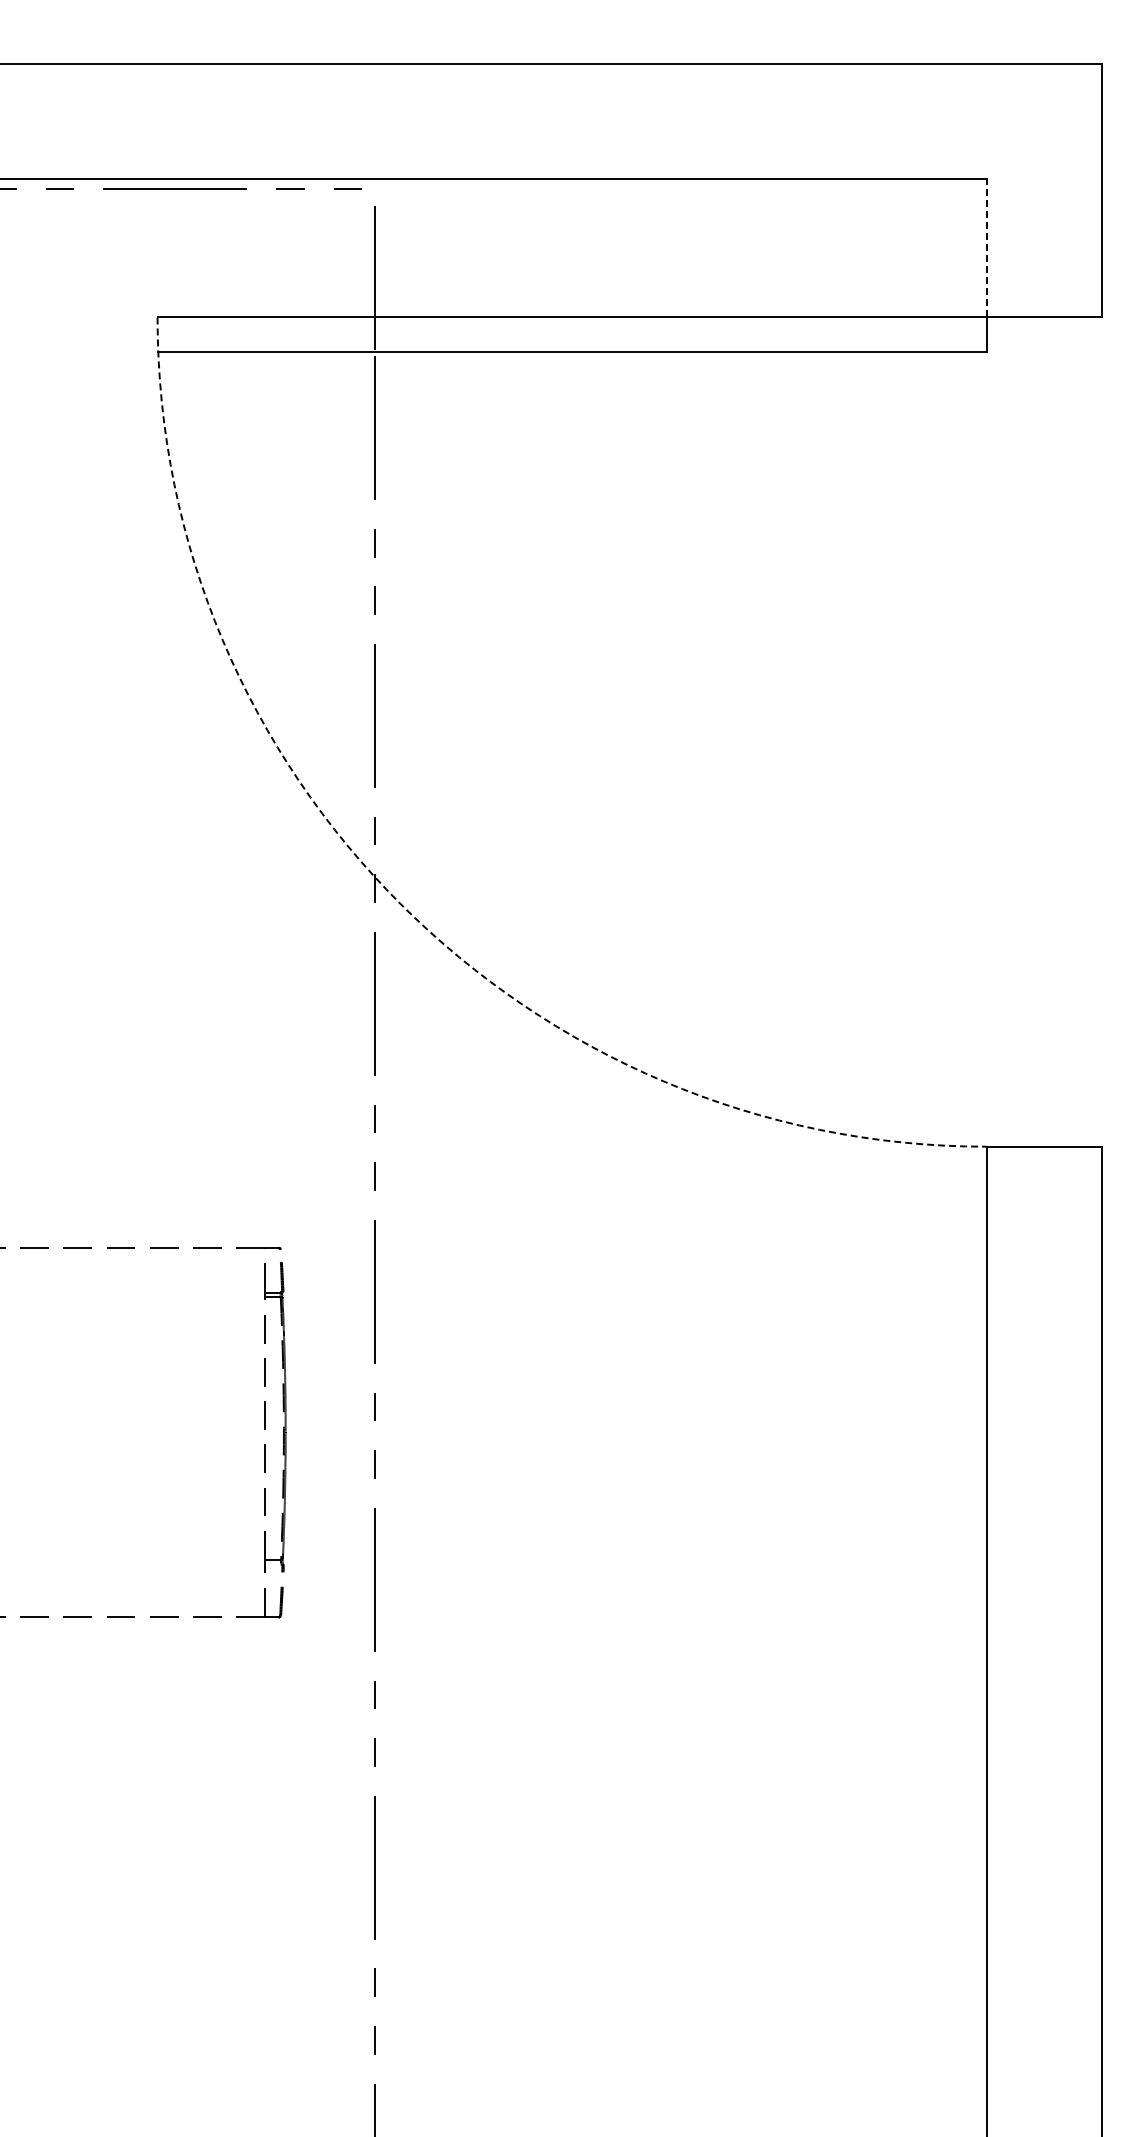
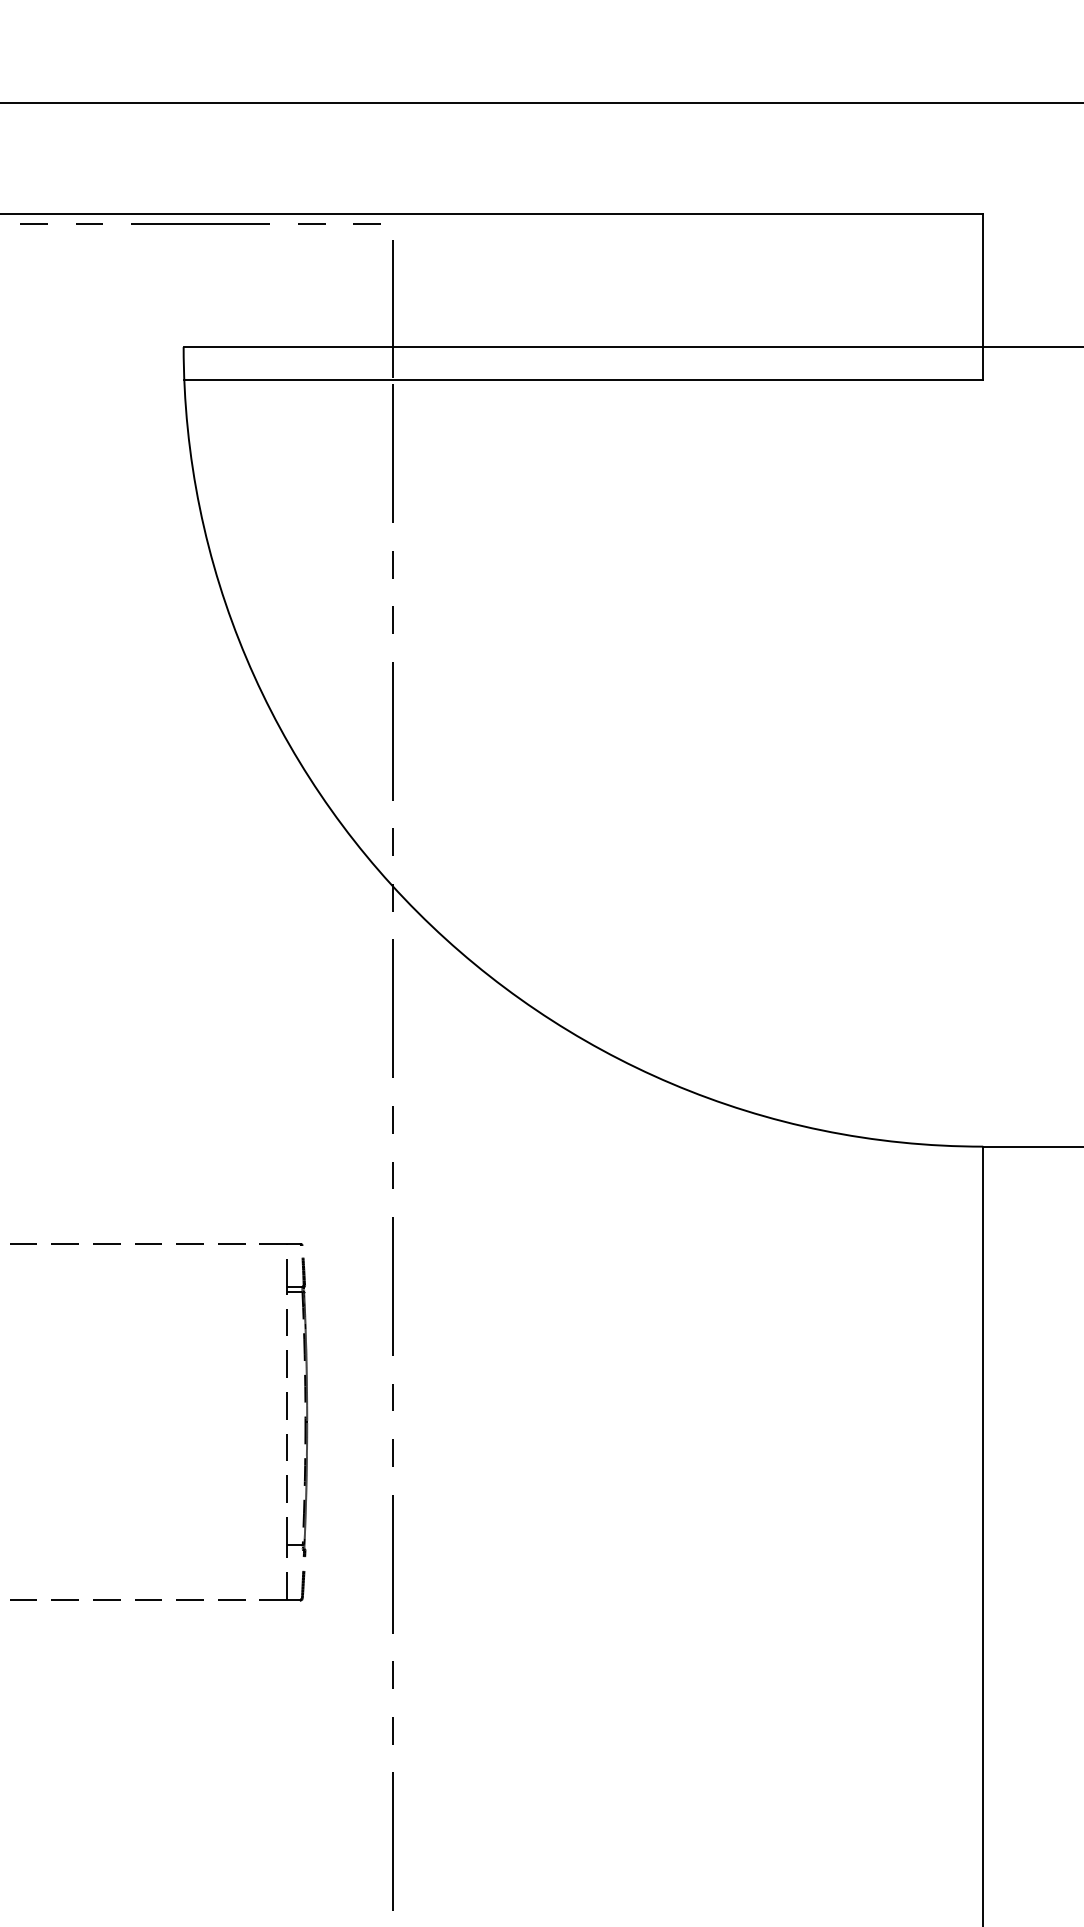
line: (986, 247) -> (982, 279), dashed -> solid
arc: (400, 903) -> (417, 912), dashed -> solid

